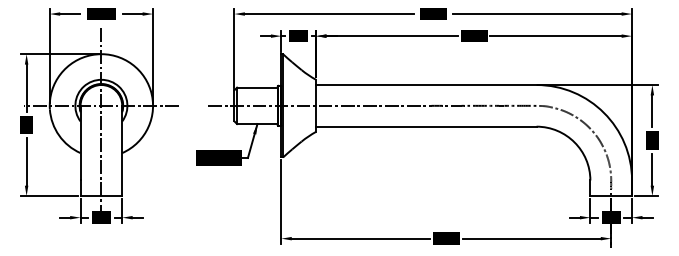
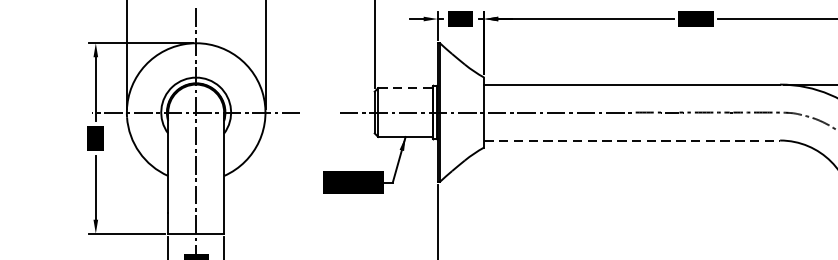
line: (257, 87) -> (405, 87), solid -> dashed
line: (426, 126) -> (632, 140), solid -> dashed

